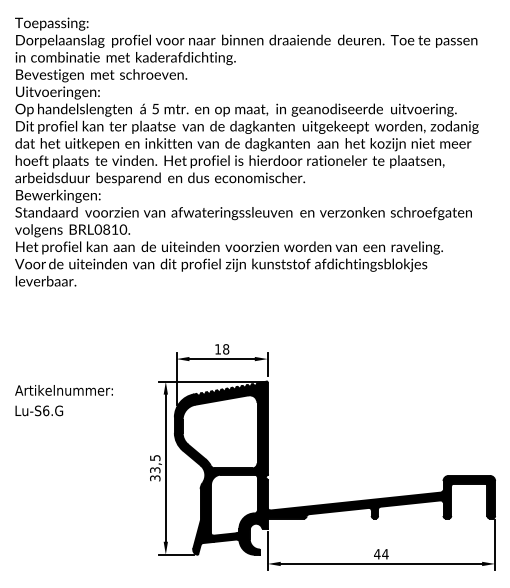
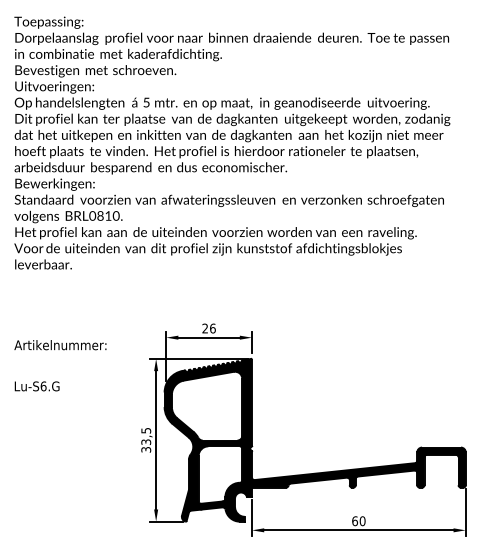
text: (221, 349) -> (208, 328), 18 -> 26
text: (64, 390) -> (60, 345), moved
text: (381, 554) -> (358, 521), 44 -> 60

